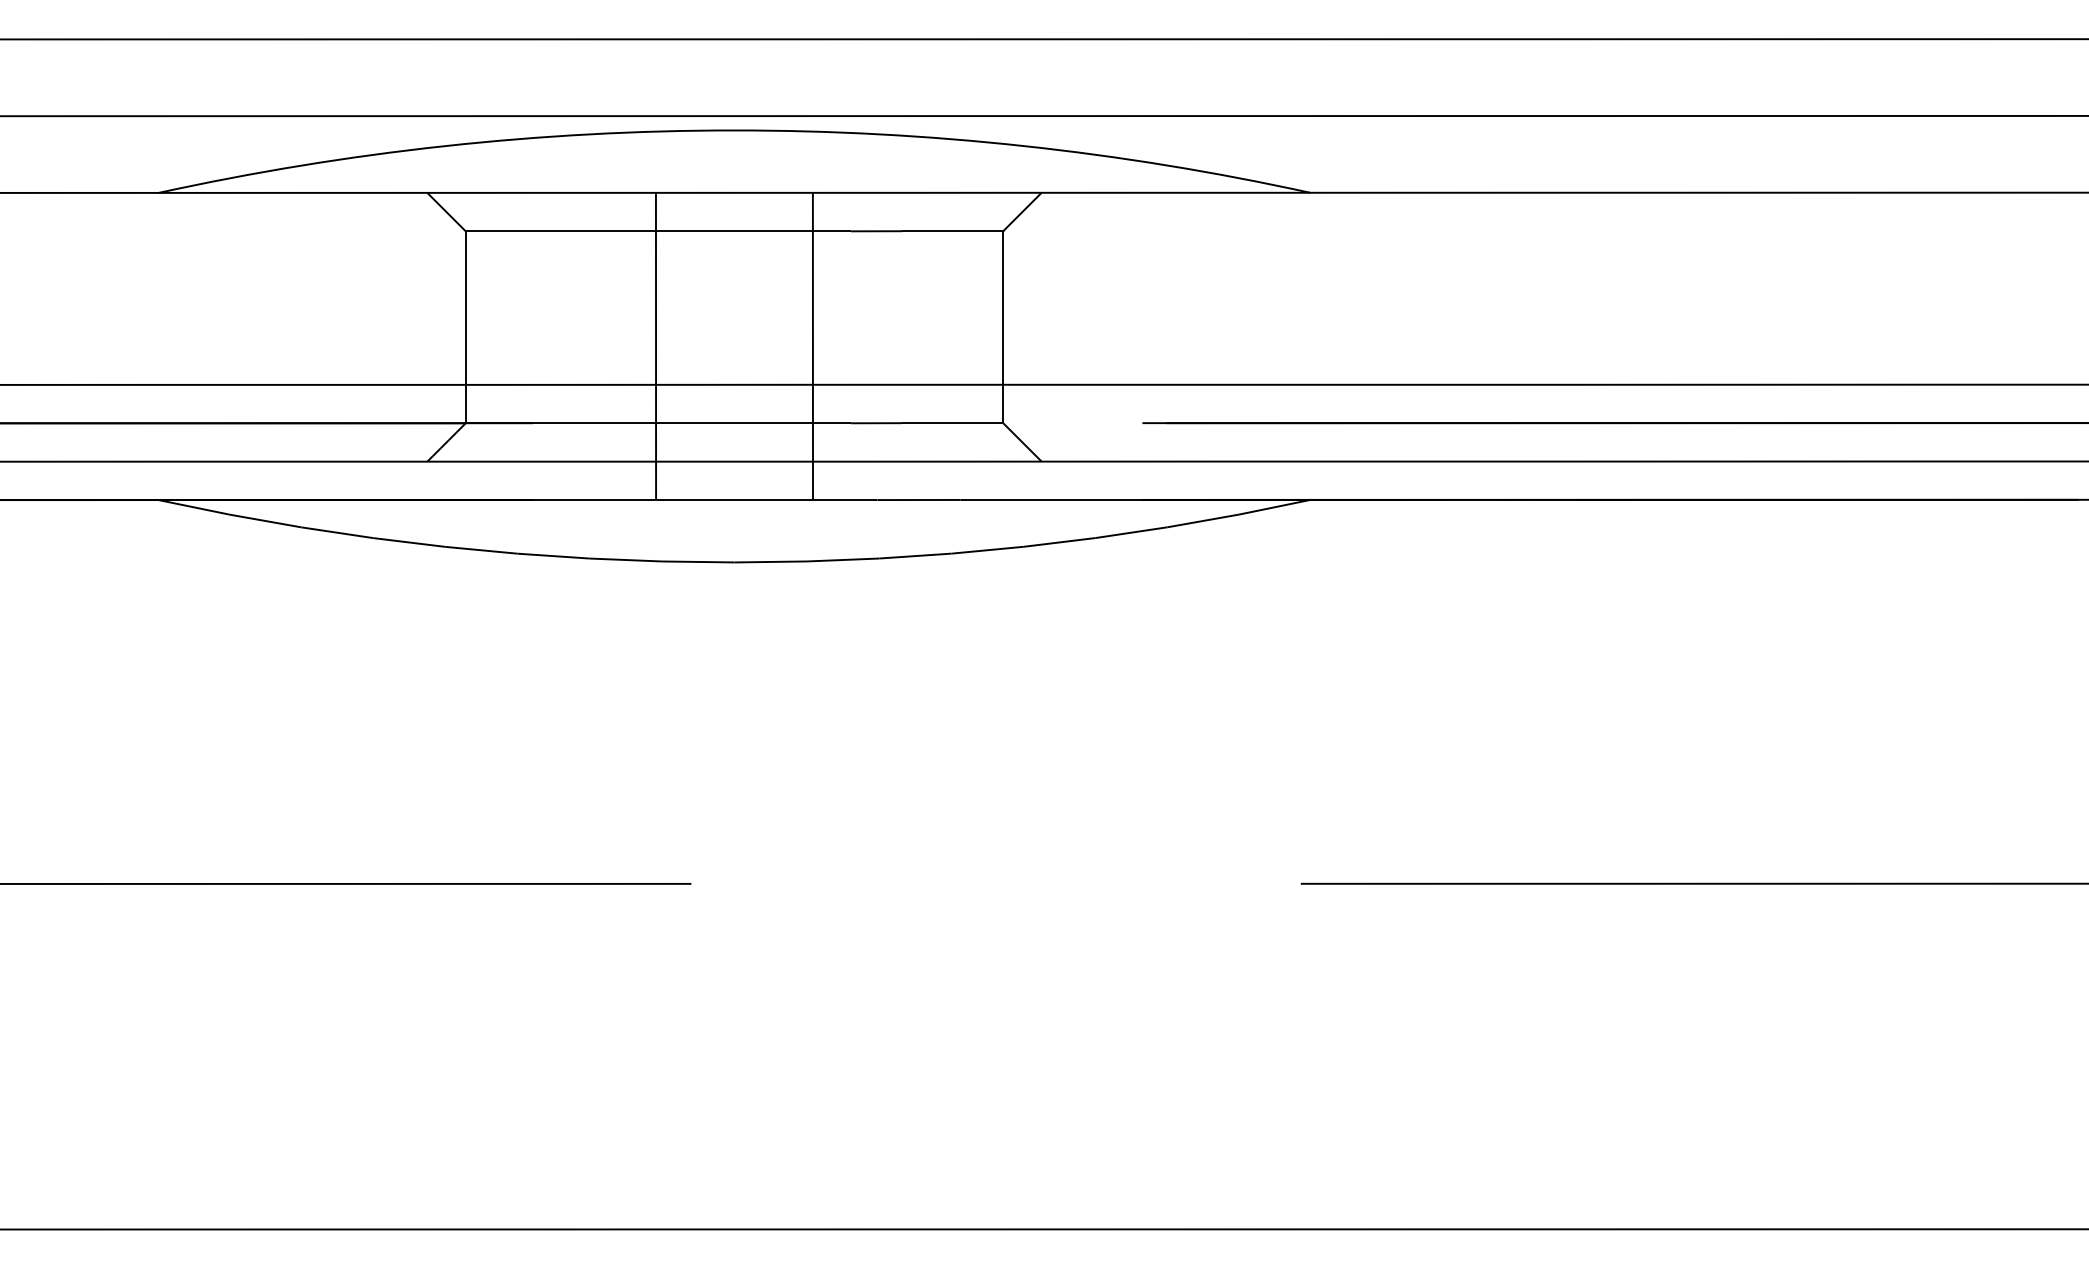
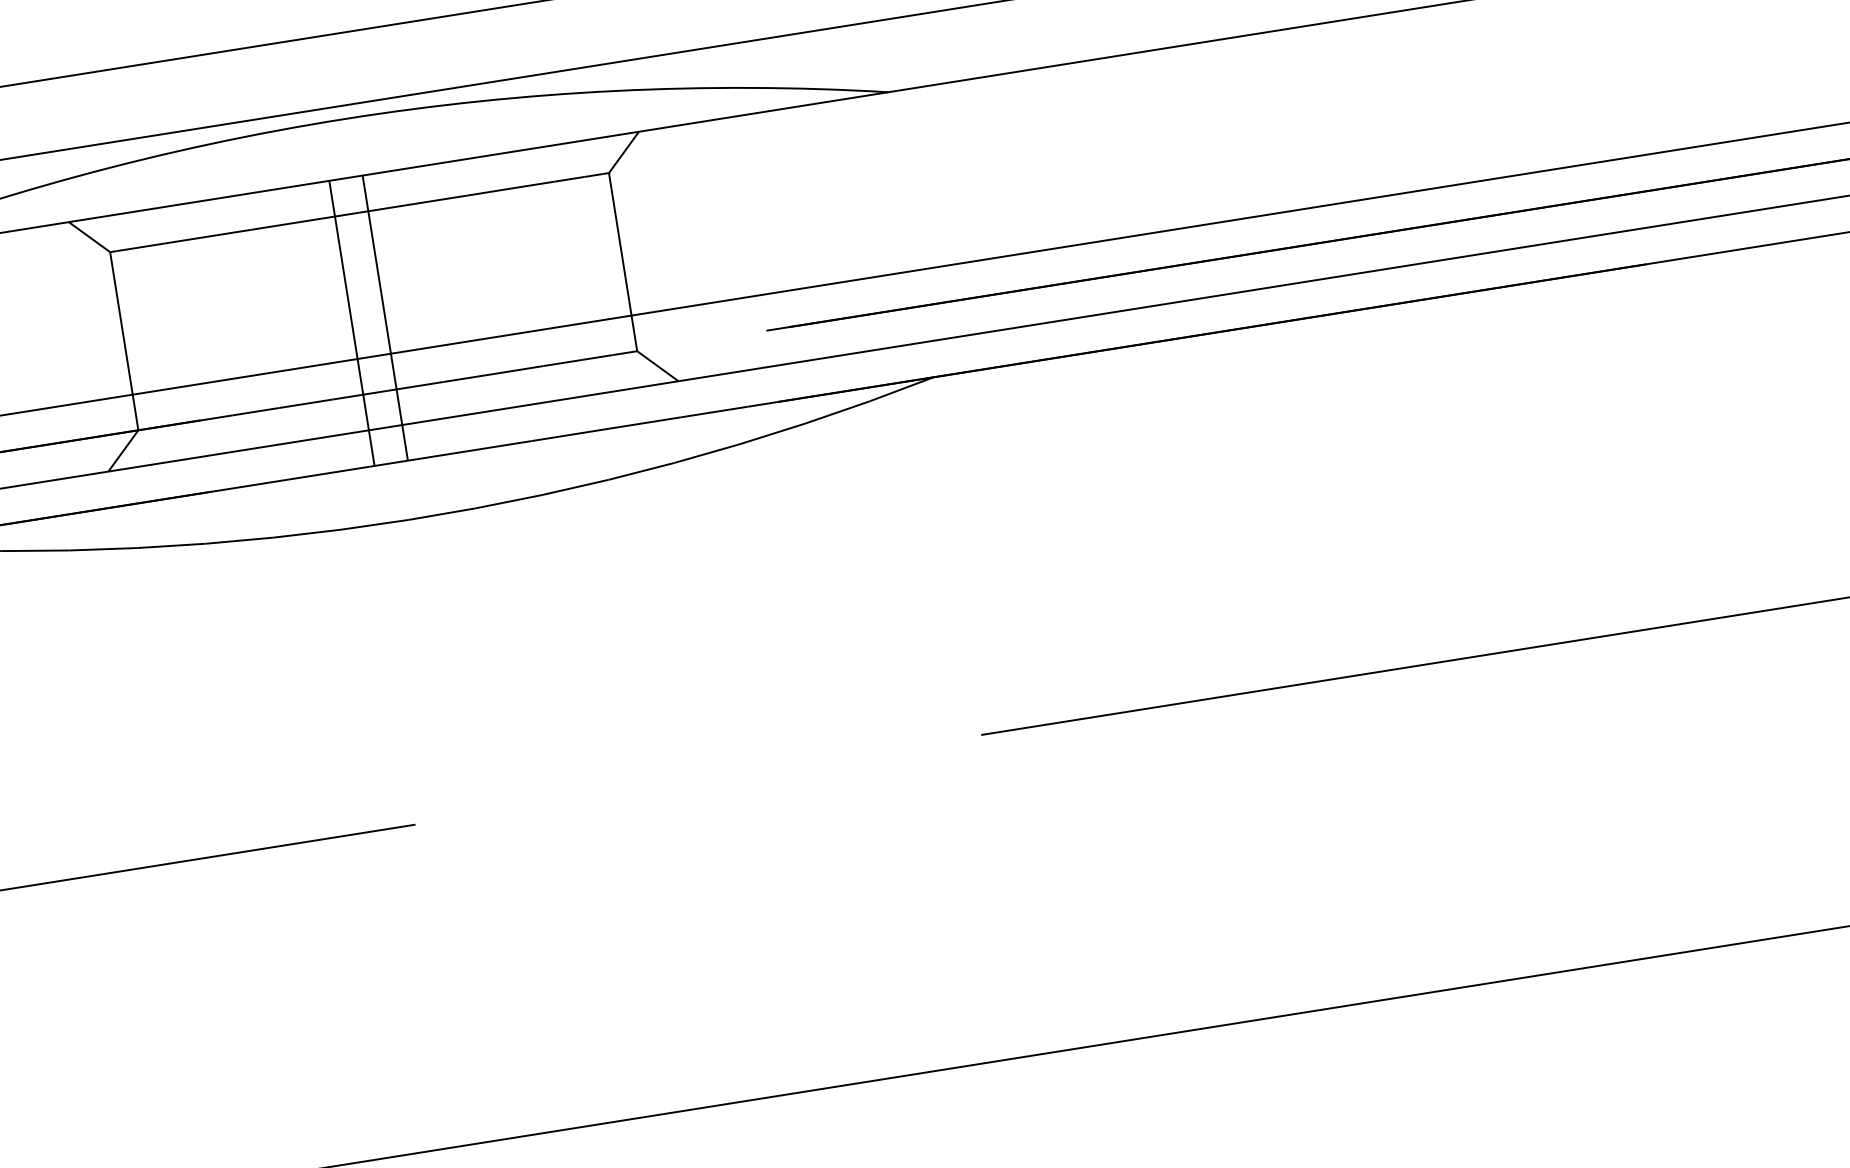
line: (655, 346) -> (351, 323), moved
line: (812, 346) -> (384, 318), moved

